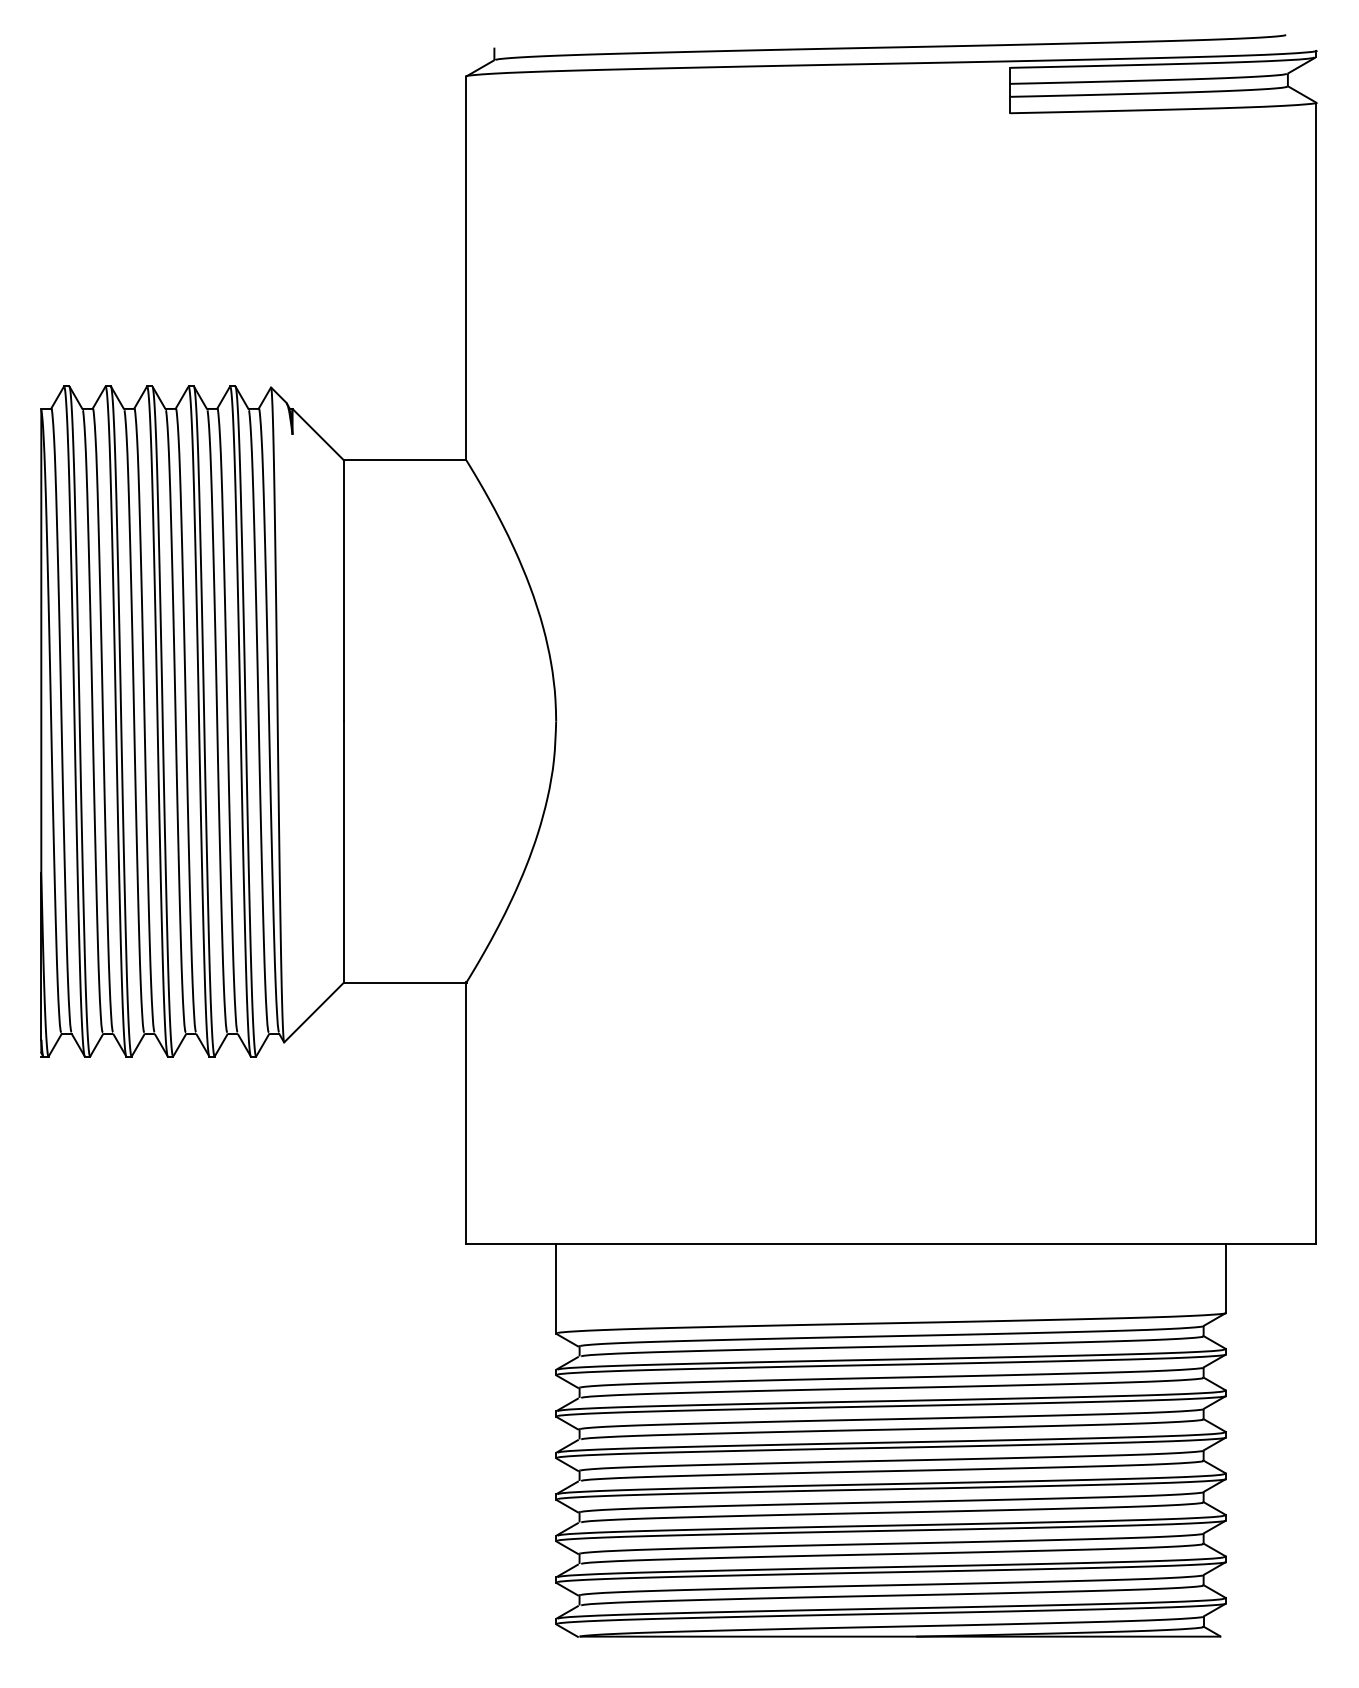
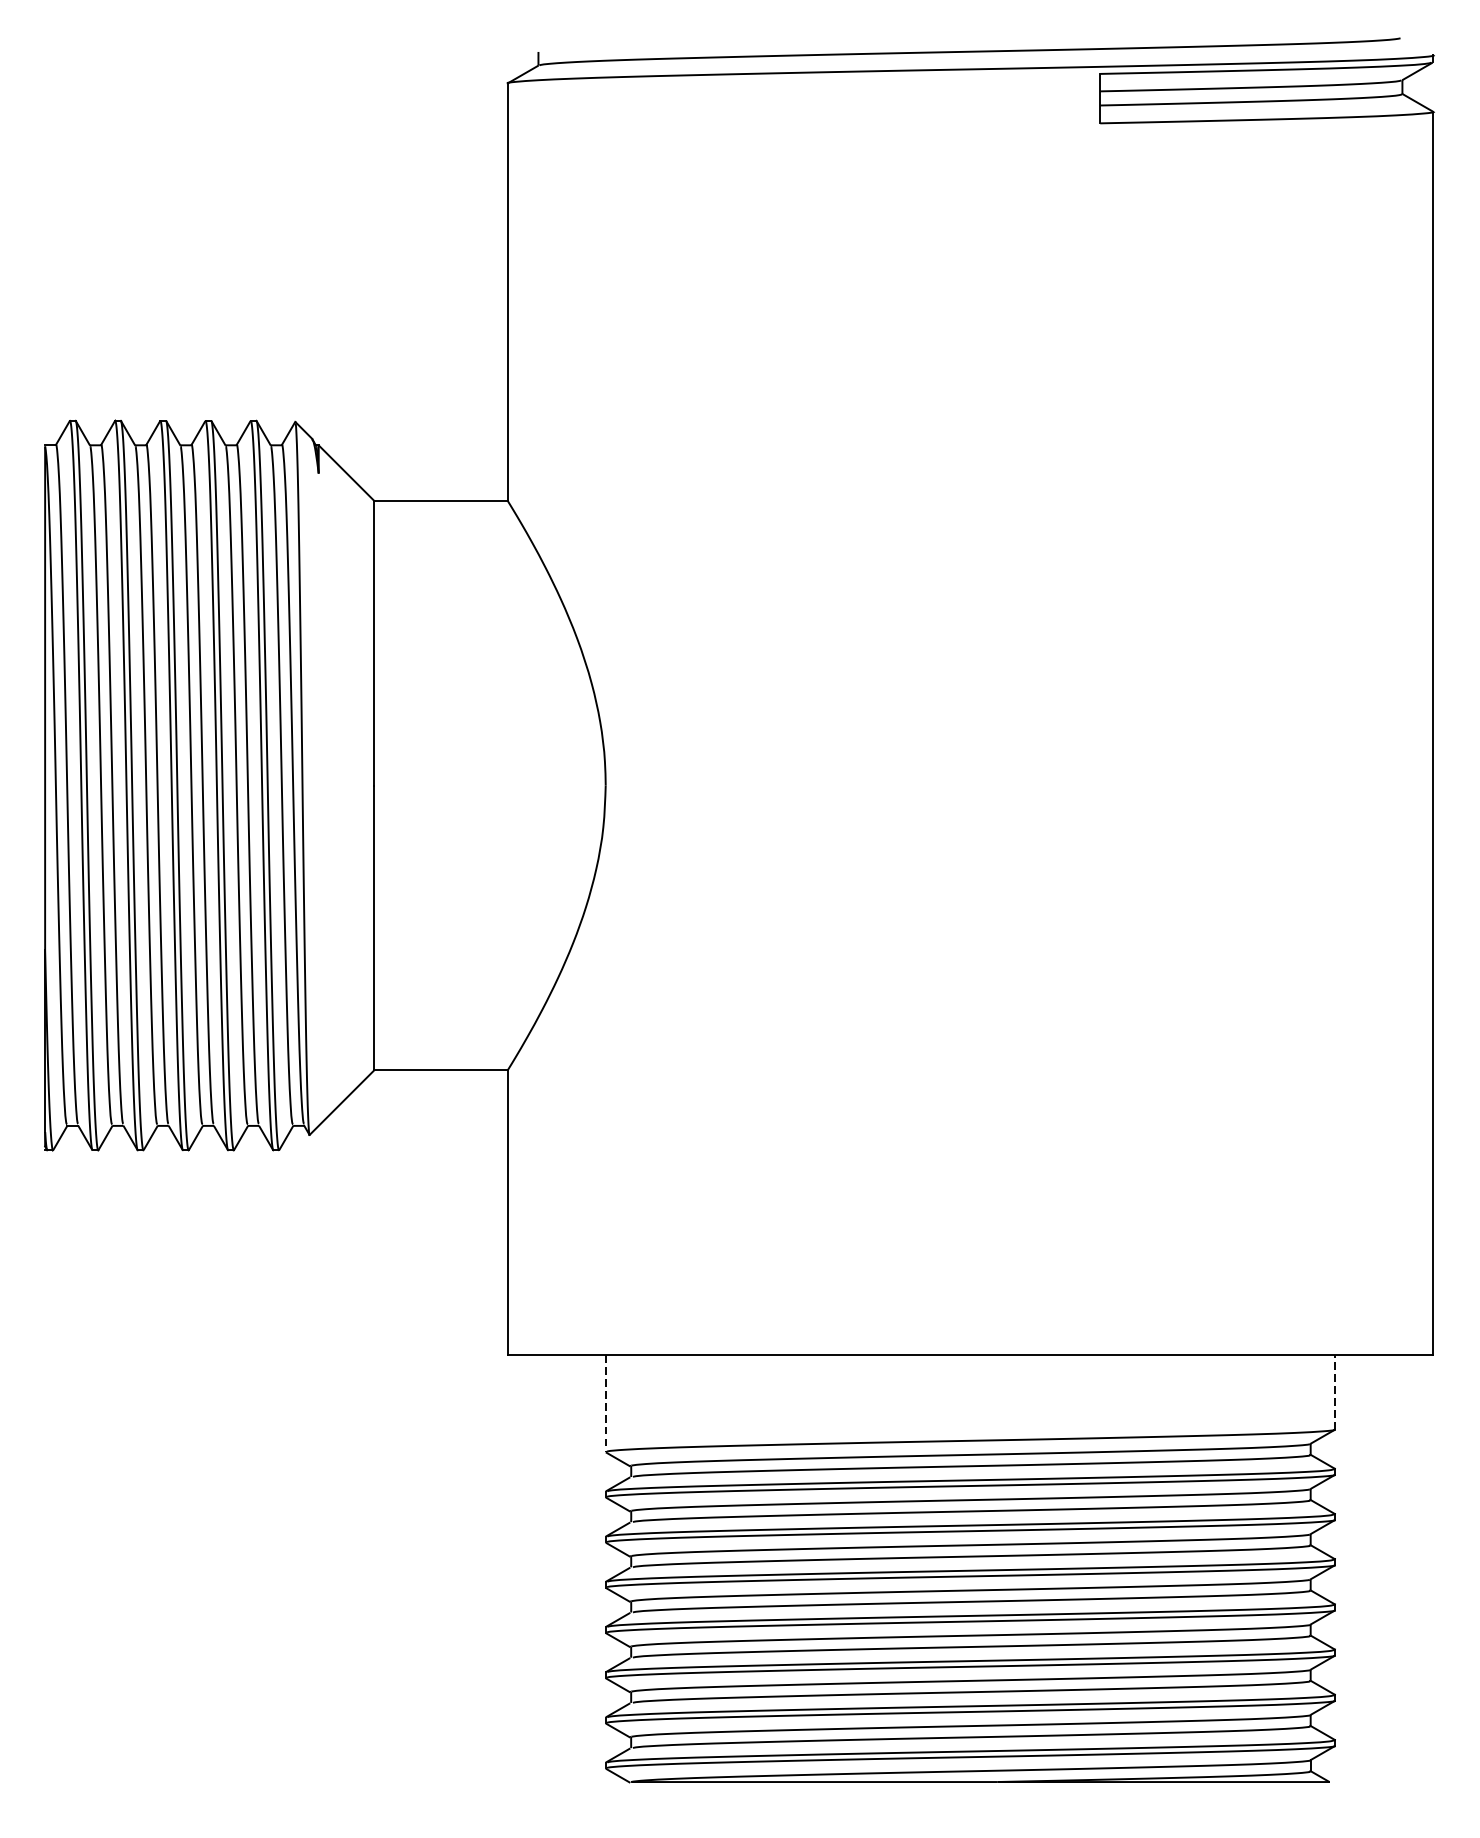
line: (1226, 1278) -> (1335, 1392), solid -> dashed
line: (556, 1289) -> (606, 1404), solid -> dashed

